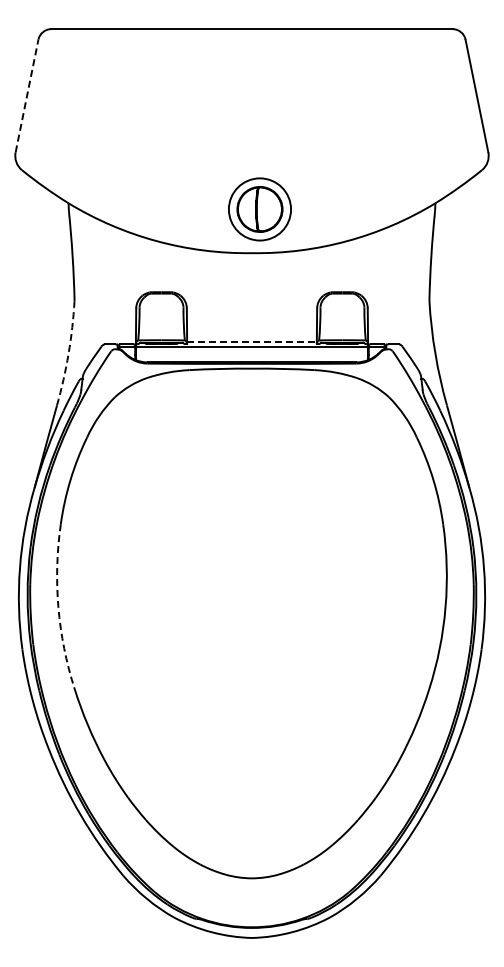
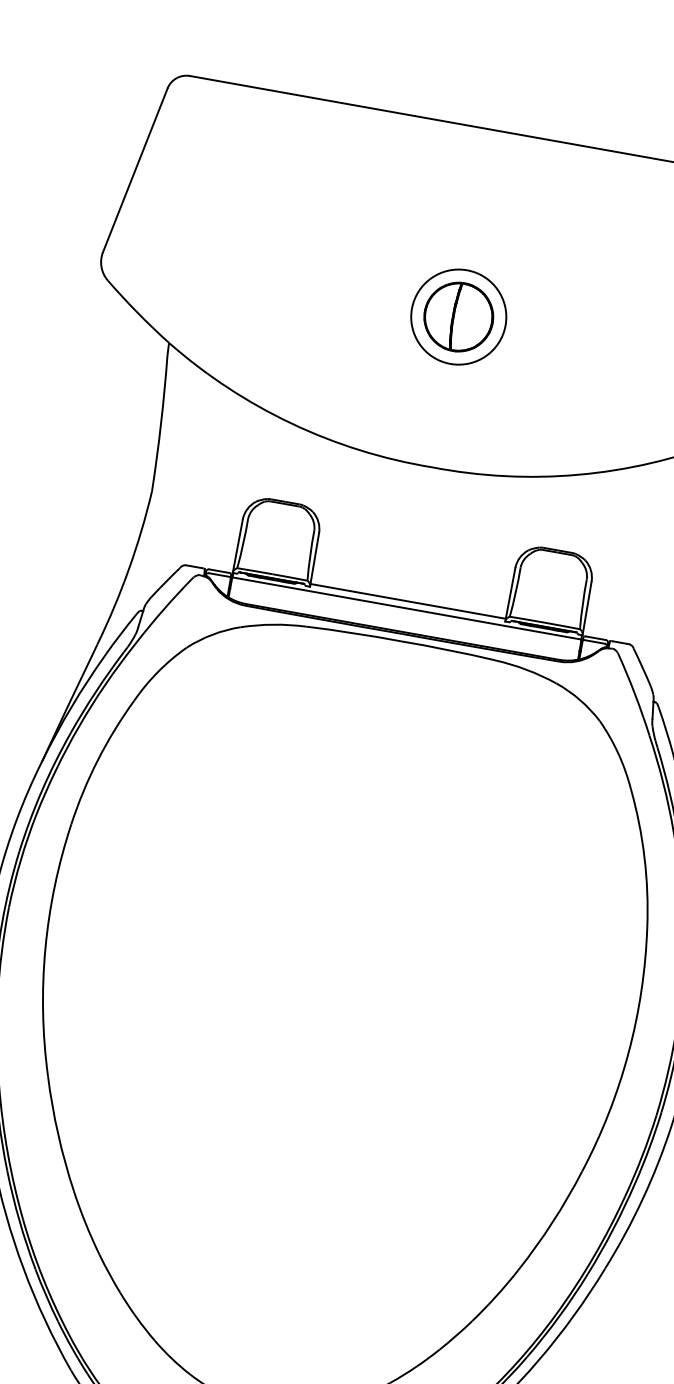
line: (27, 95) -> (136, 169), dashed -> solid
part: (259, 209) -> (458, 317), moved
line: (252, 342) -> (408, 602), dashed -> solid
arc: (68, 353) -> (128, 569), dashed -> solid
arc: (58, 607) -> (45, 949), dashed -> solid

